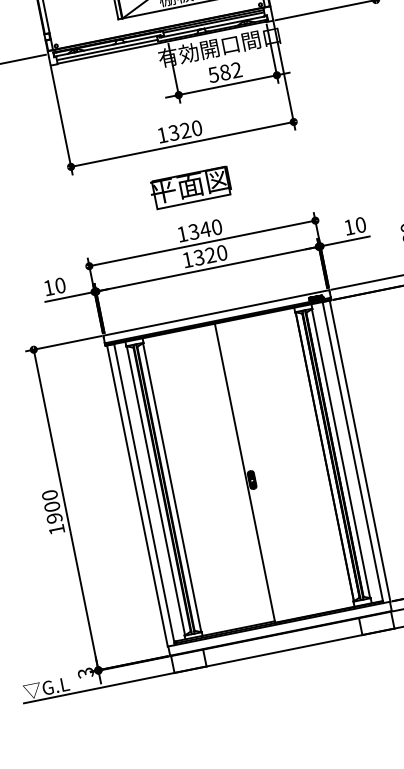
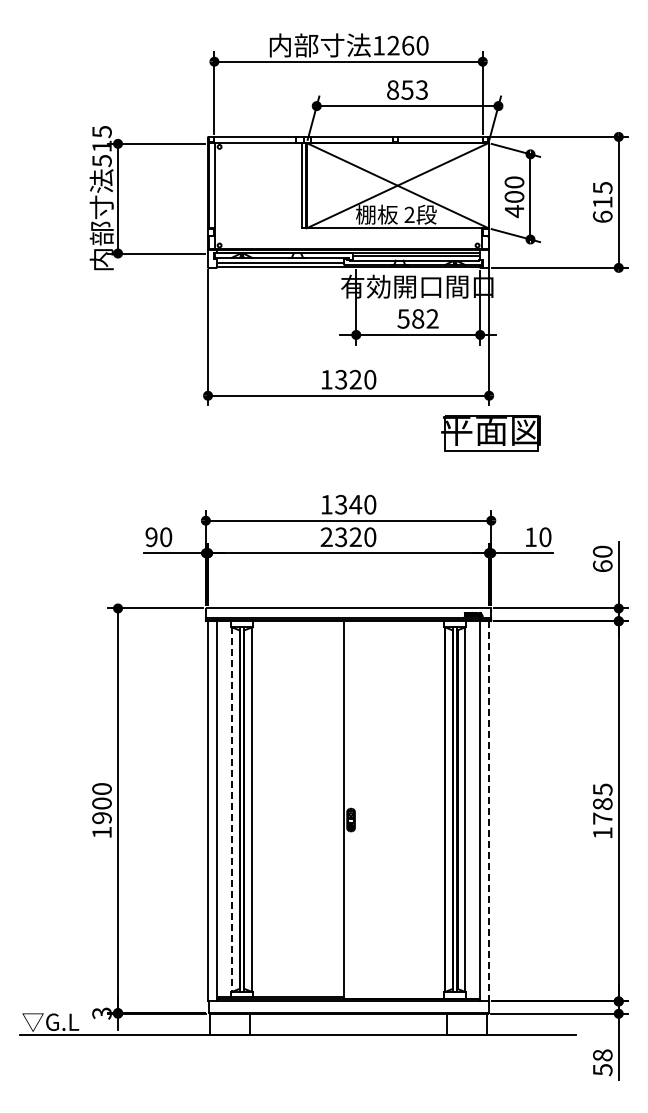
part: (190, 187) -> (490, 433), moved
text: (187, 259) -> (326, 536), 1320 -> 2320
text: (48, 288) -> (151, 537), 10 -> 90
line: (360, 451) -> (489, 811), solid -> dashed
line: (155, 491) -> (231, 810), solid -> dashed

